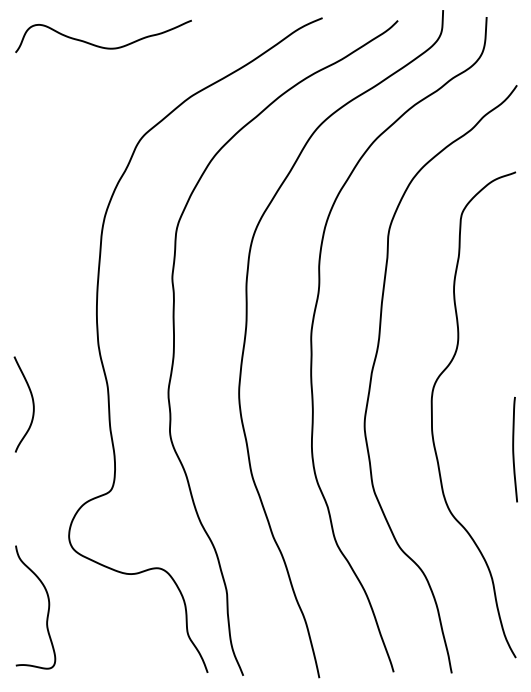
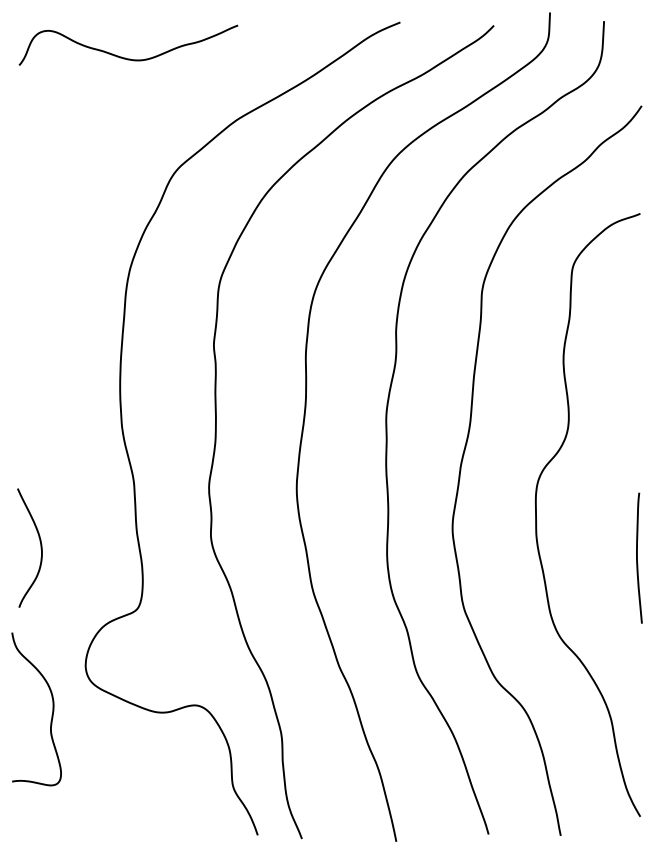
curve: (32, 404) -> (40, 548), moved
curve: (47, 610) -> (51, 713), moved

